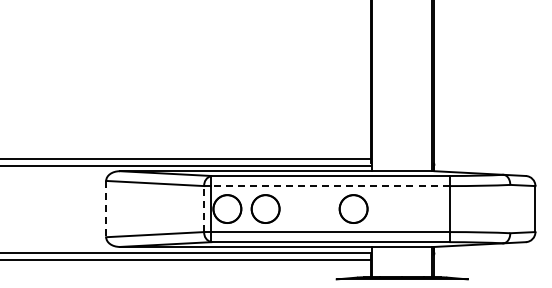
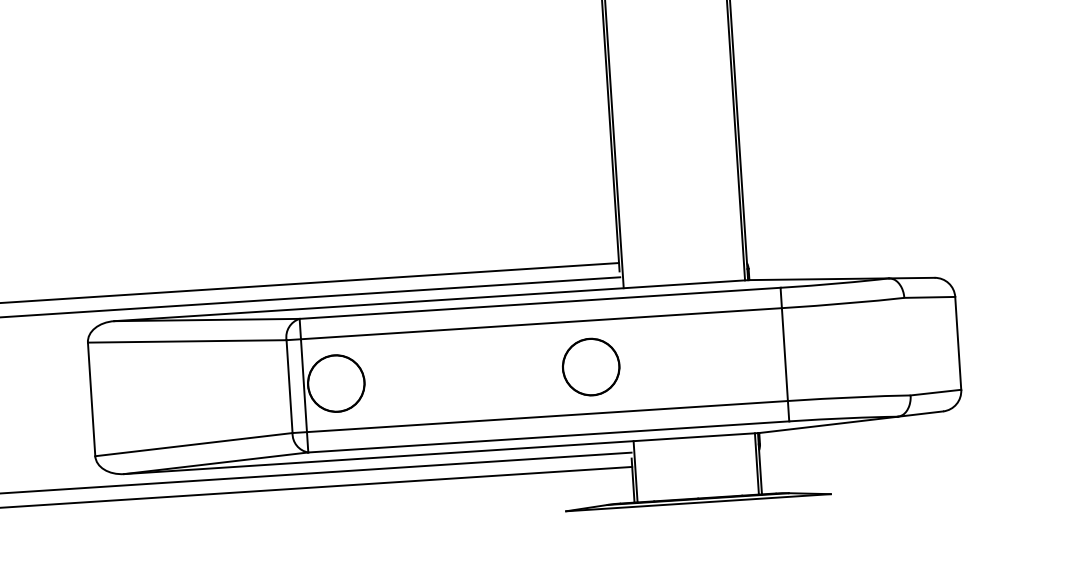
line: (329, 186) -> (539, 324), dashed -> solid
circle: (265, 208) -> (413, 377), removed
line: (106, 209) -> (92, 400), dashed -> solid
line: (204, 209) -> (290, 387), dashed -> solid

